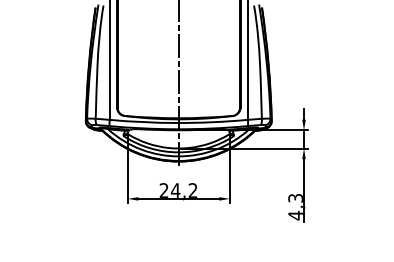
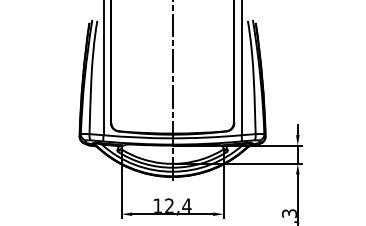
text: (178, 190) -> (172, 205), 24,2 -> 12,4

